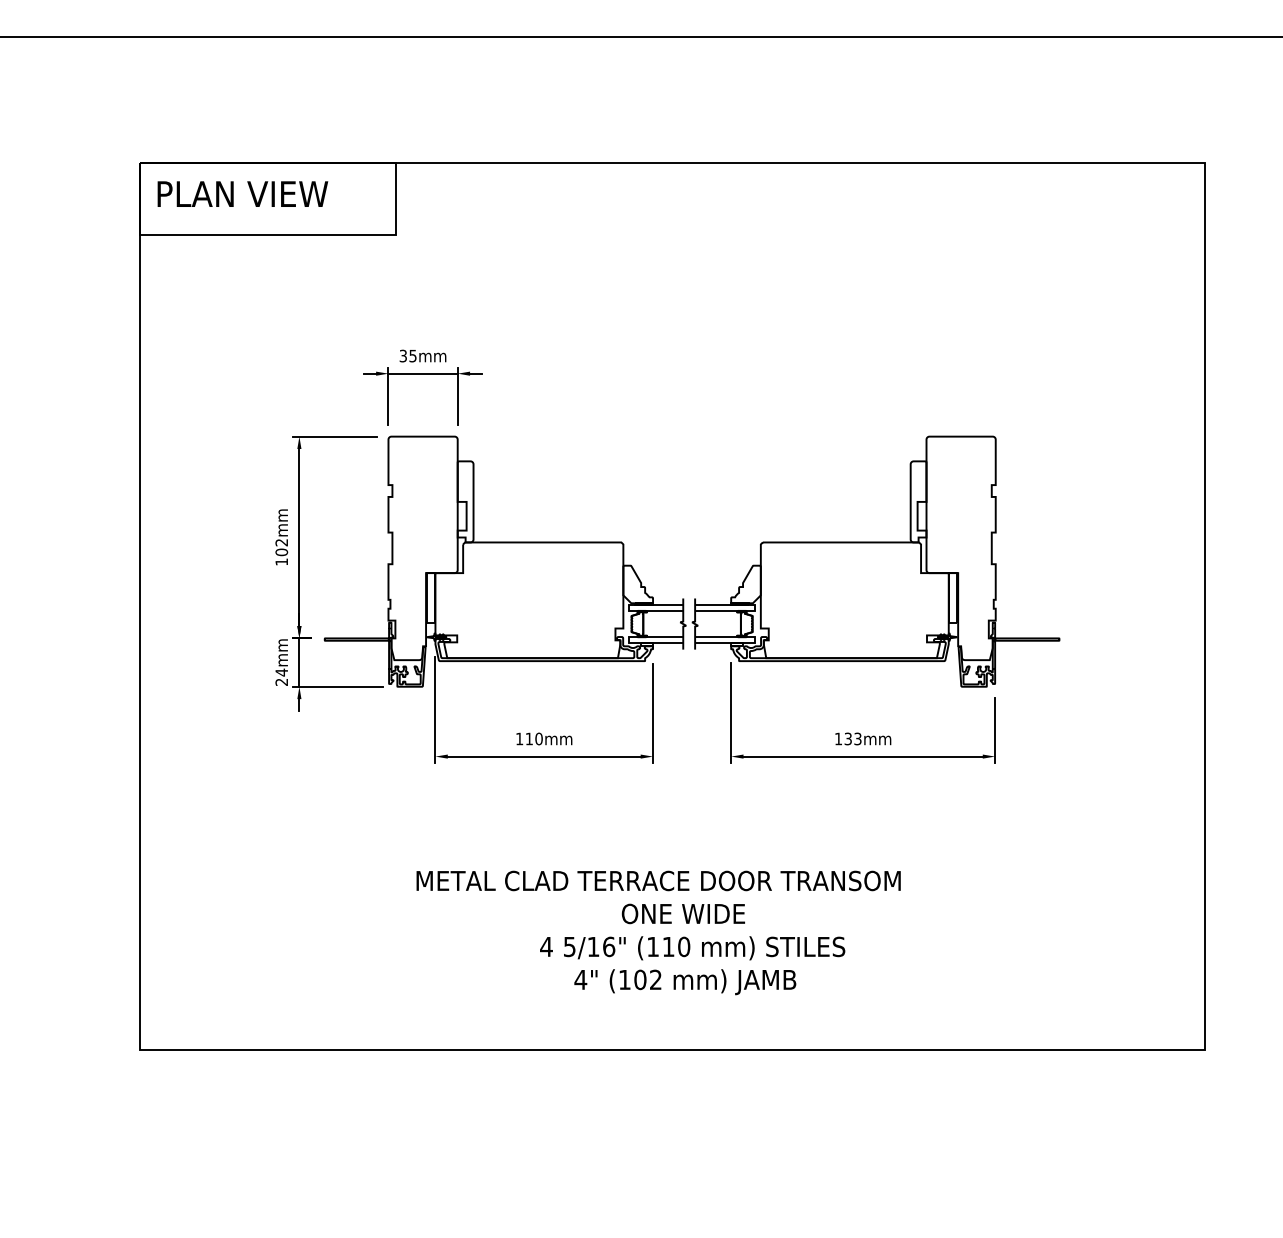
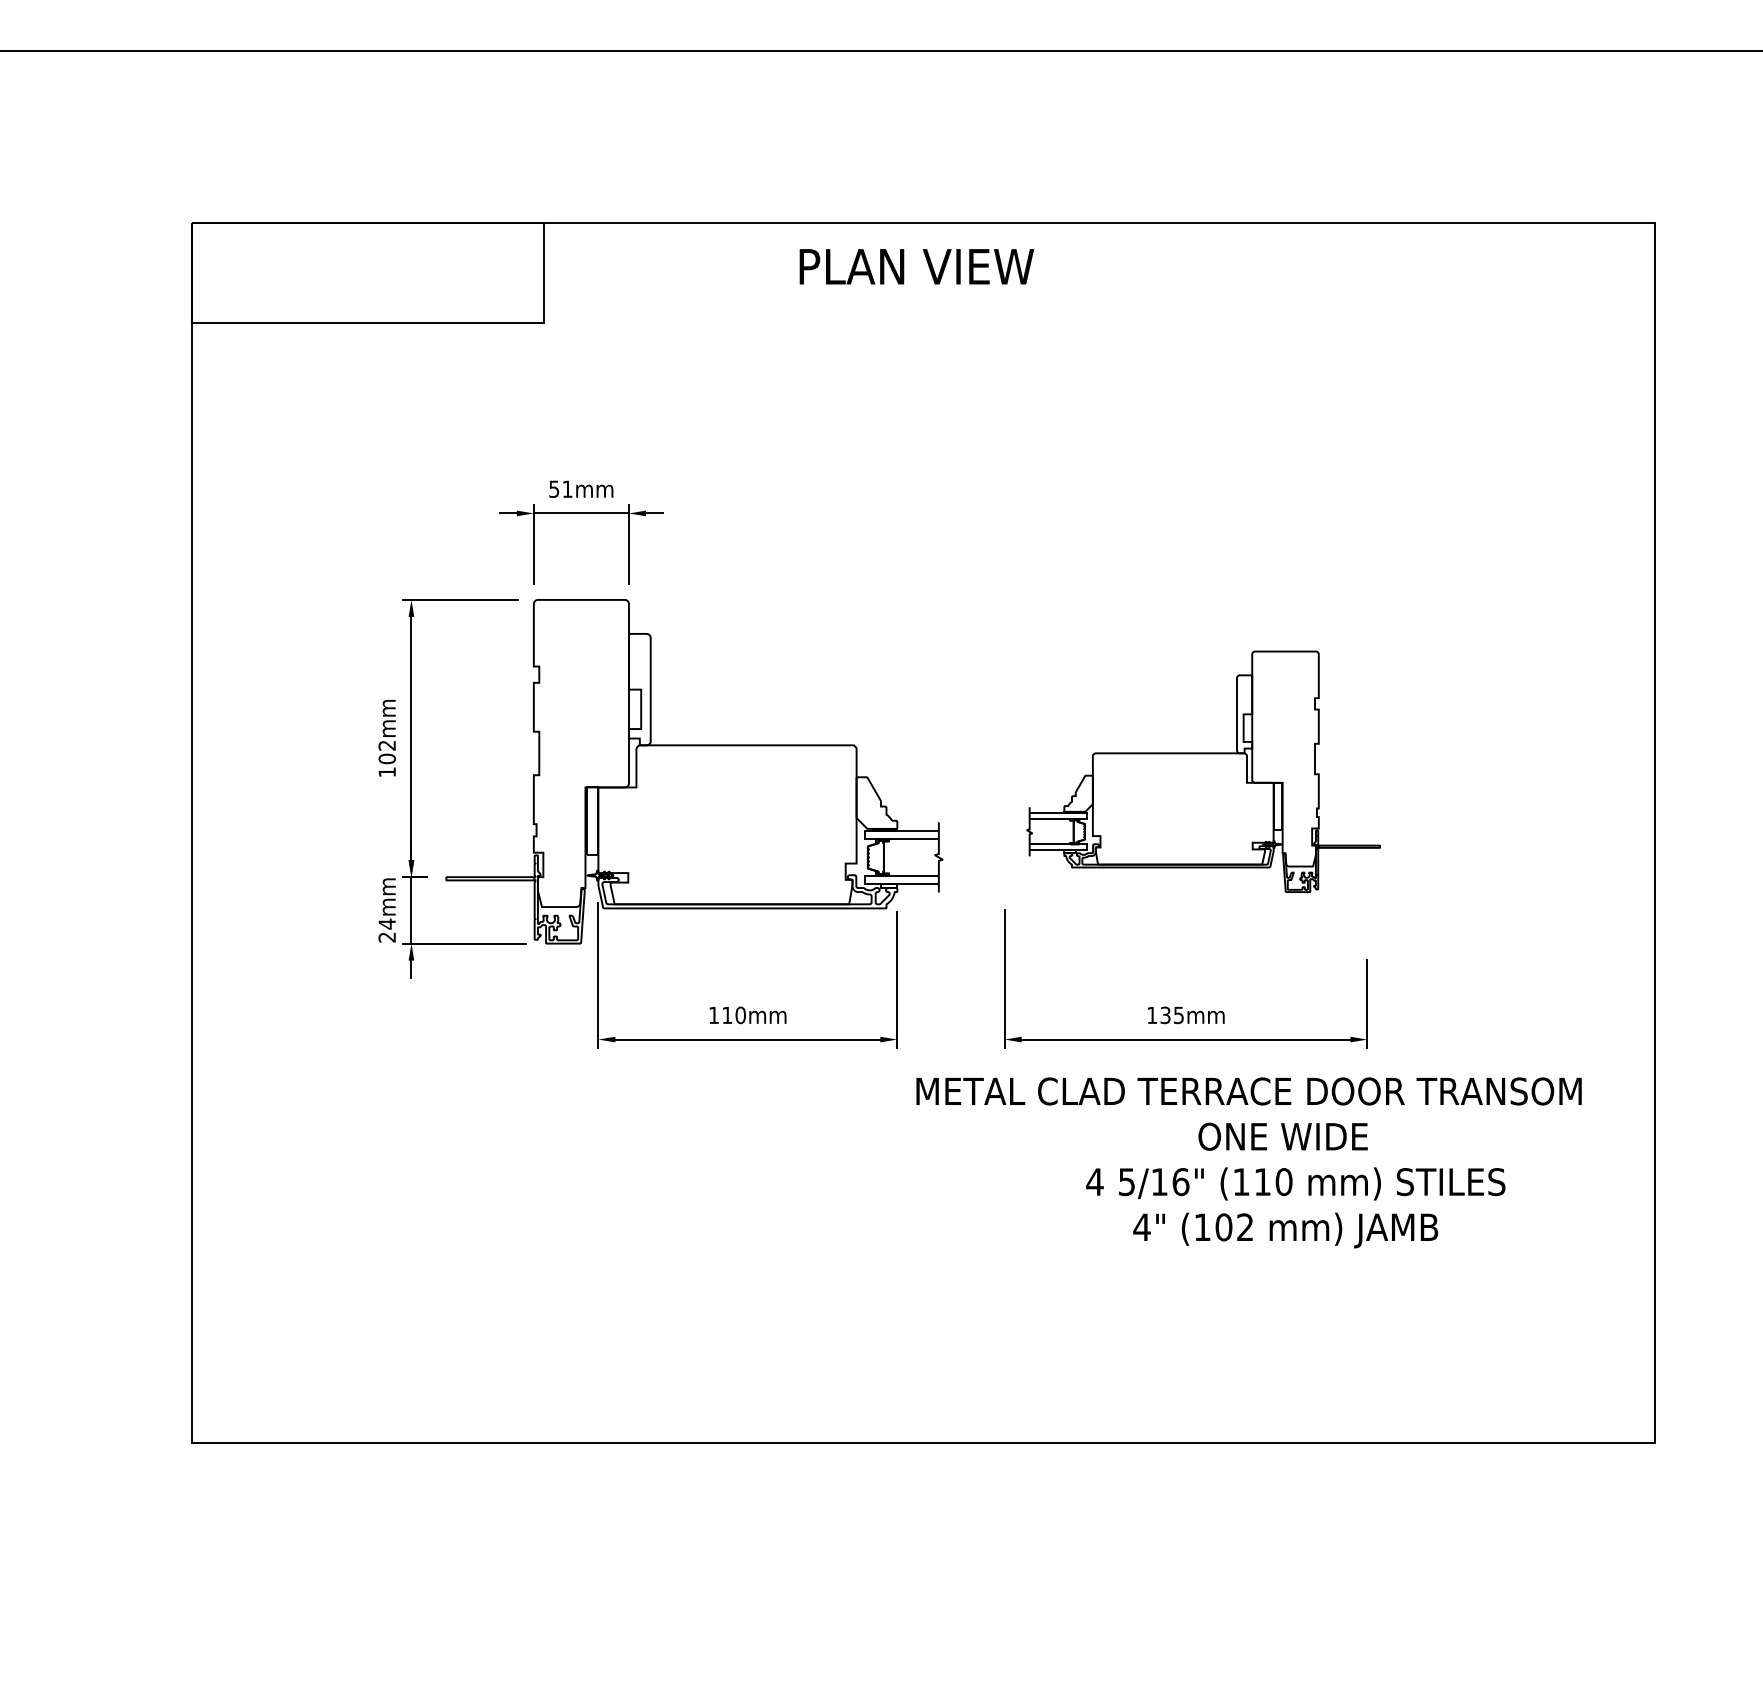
text: (242, 193) -> (916, 266), moved
text: (407, 355) -> (560, 488), 35mm -> 51mm
part: (875, 561) -> (1203, 771), size x0.7
text: (857, 738) -> (1178, 1014), 133mm -> 135mm
text: (658, 932) -> (1248, 1162), moved

